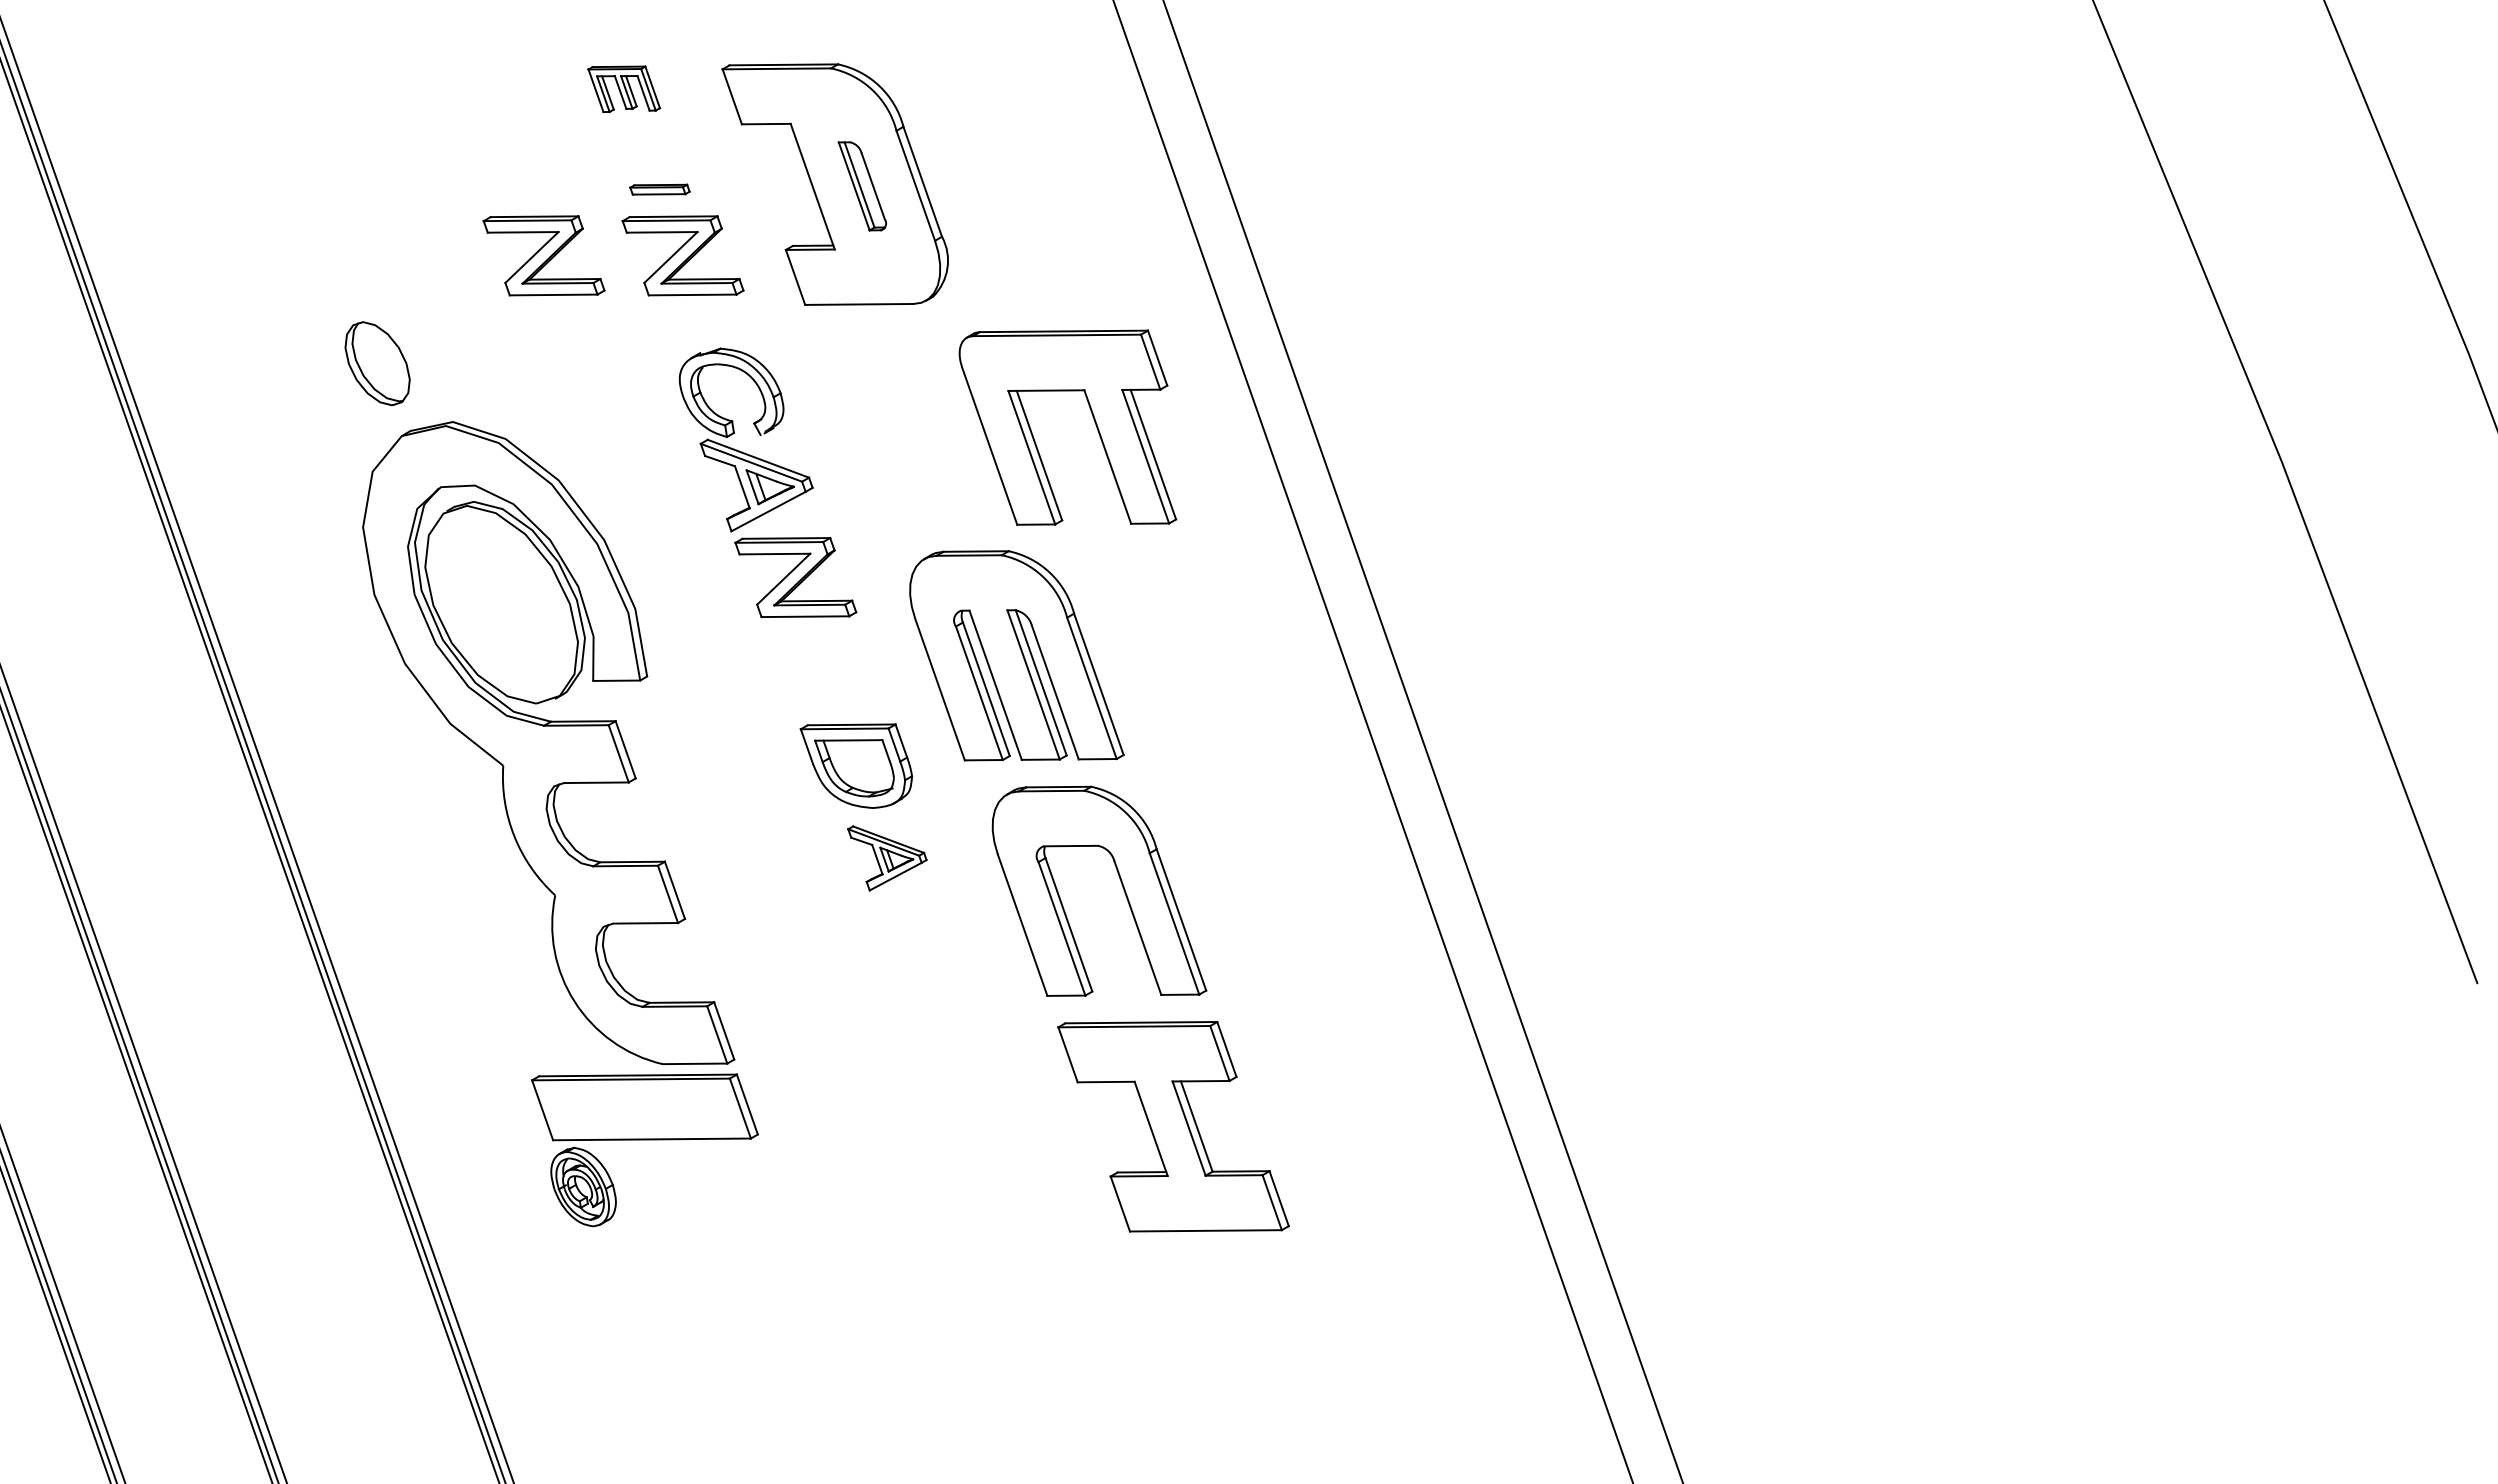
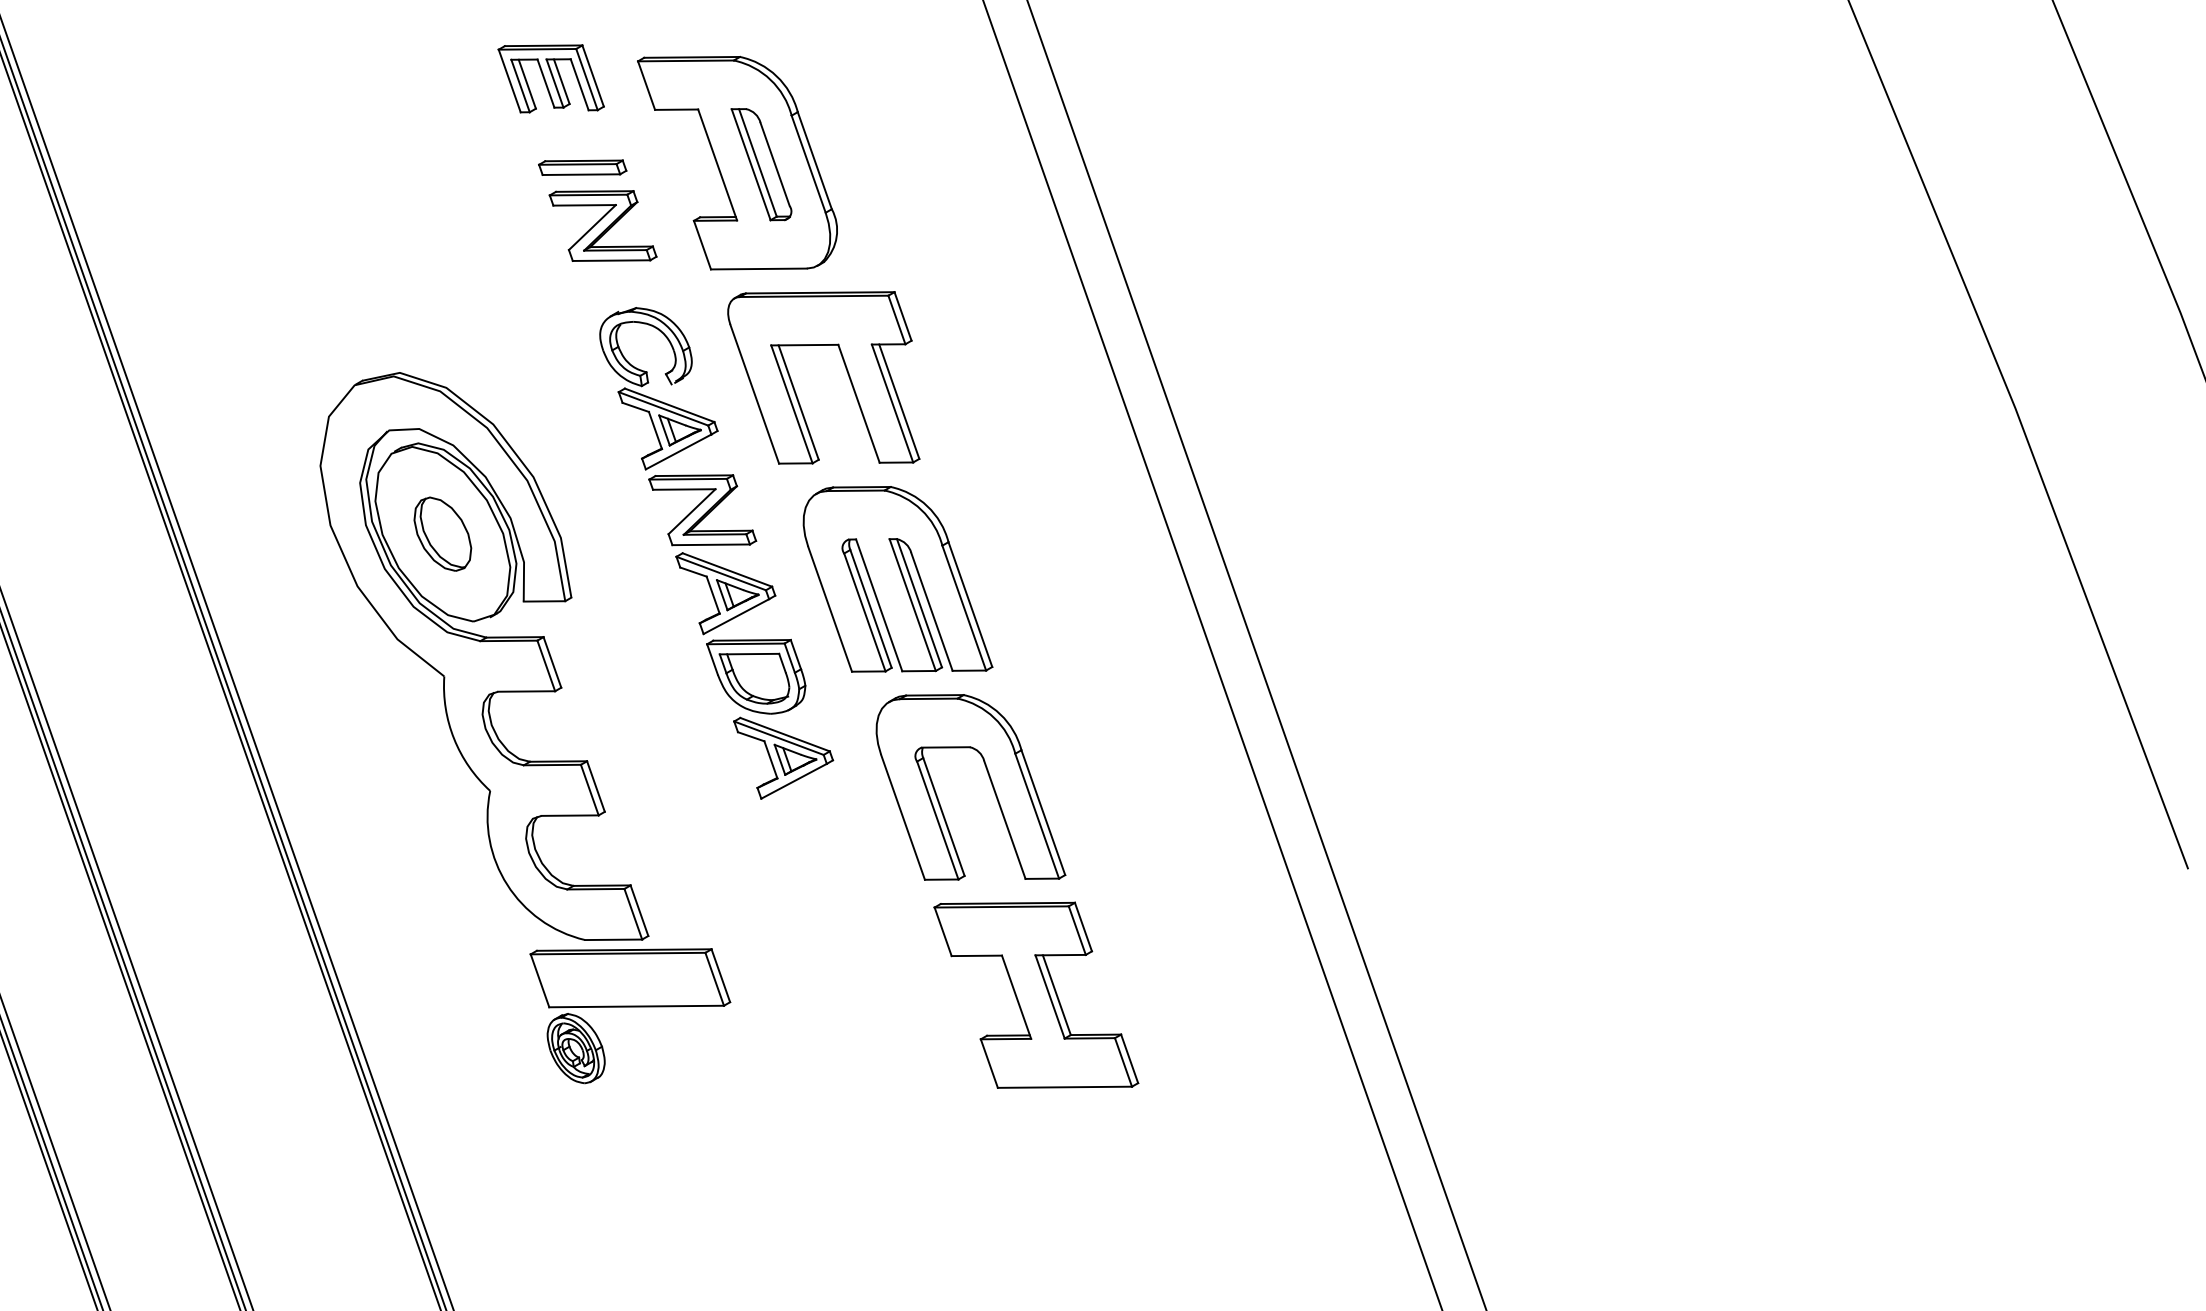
part: (623, 89) -> (550, 79), size x1.67
part: (862, 186) -> (761, 164), size x1.43
part: (659, 189) -> (582, 167), size x1.67
part: (543, 255) -> (479, 225), removed
part: (377, 363) -> (442, 534), moved
part: (1093, 419) -> (846, 370), moved
part: (822, 671) -> (726, 593), added
part: (887, 858) -> (783, 758), size x1.43
part: (644, 1140) -> (629, 1007), moved

